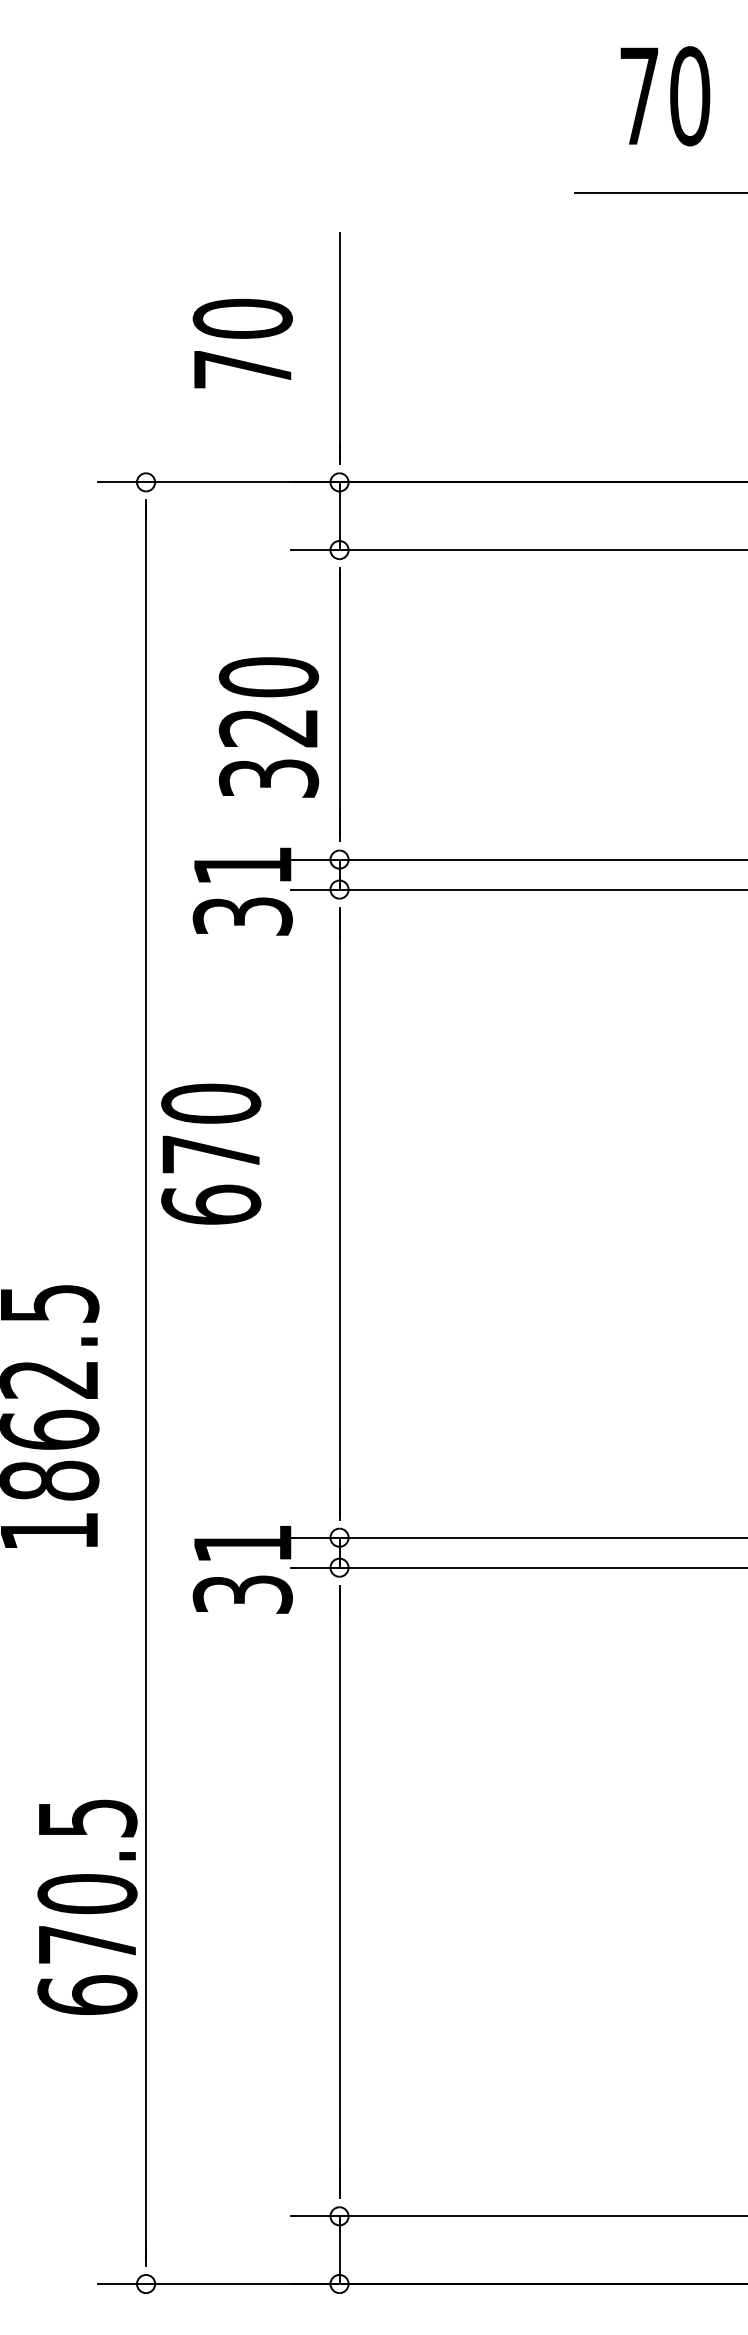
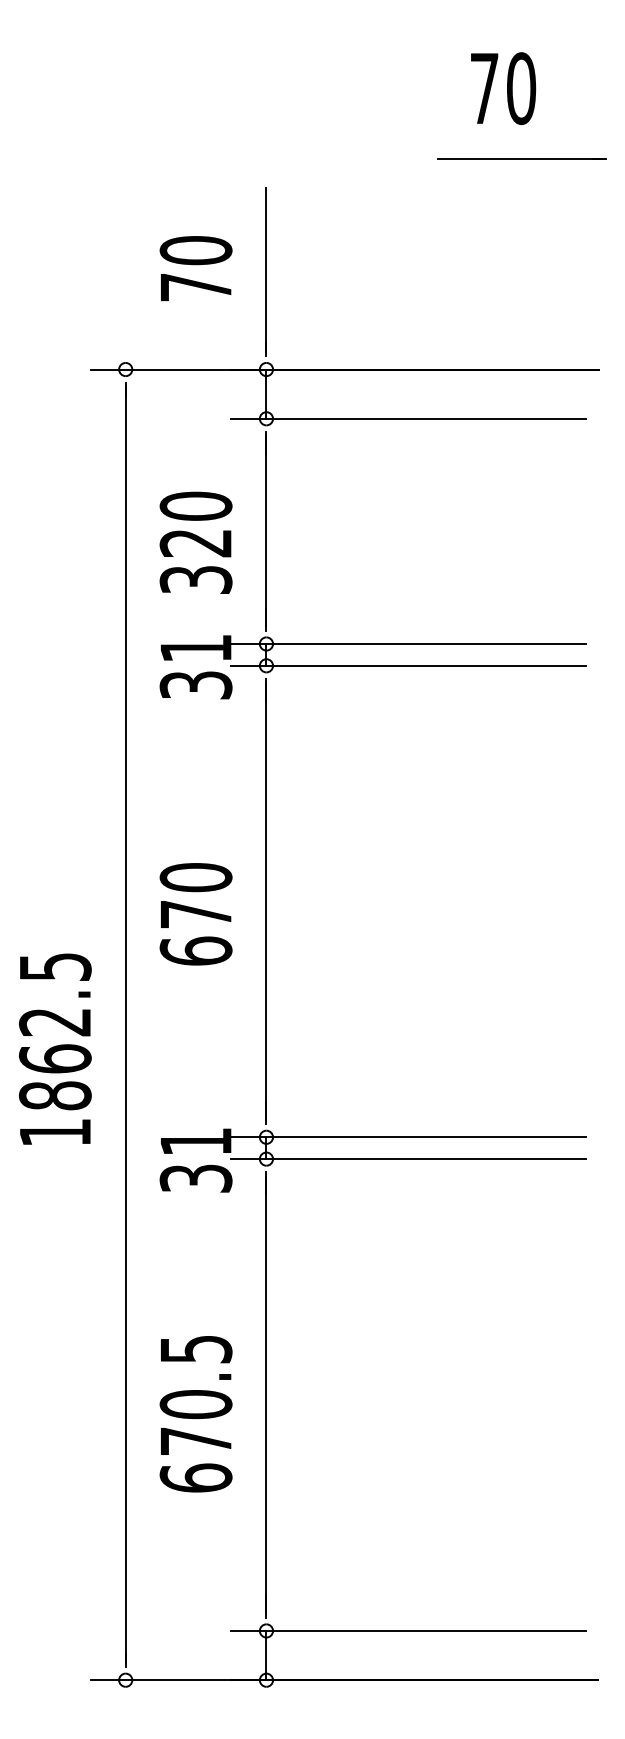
text: (268, 726) -> (195, 542), moved
text: (210, 1154) -> (195, 914), moved
text: (86, 1907) -> (195, 1414), moved

